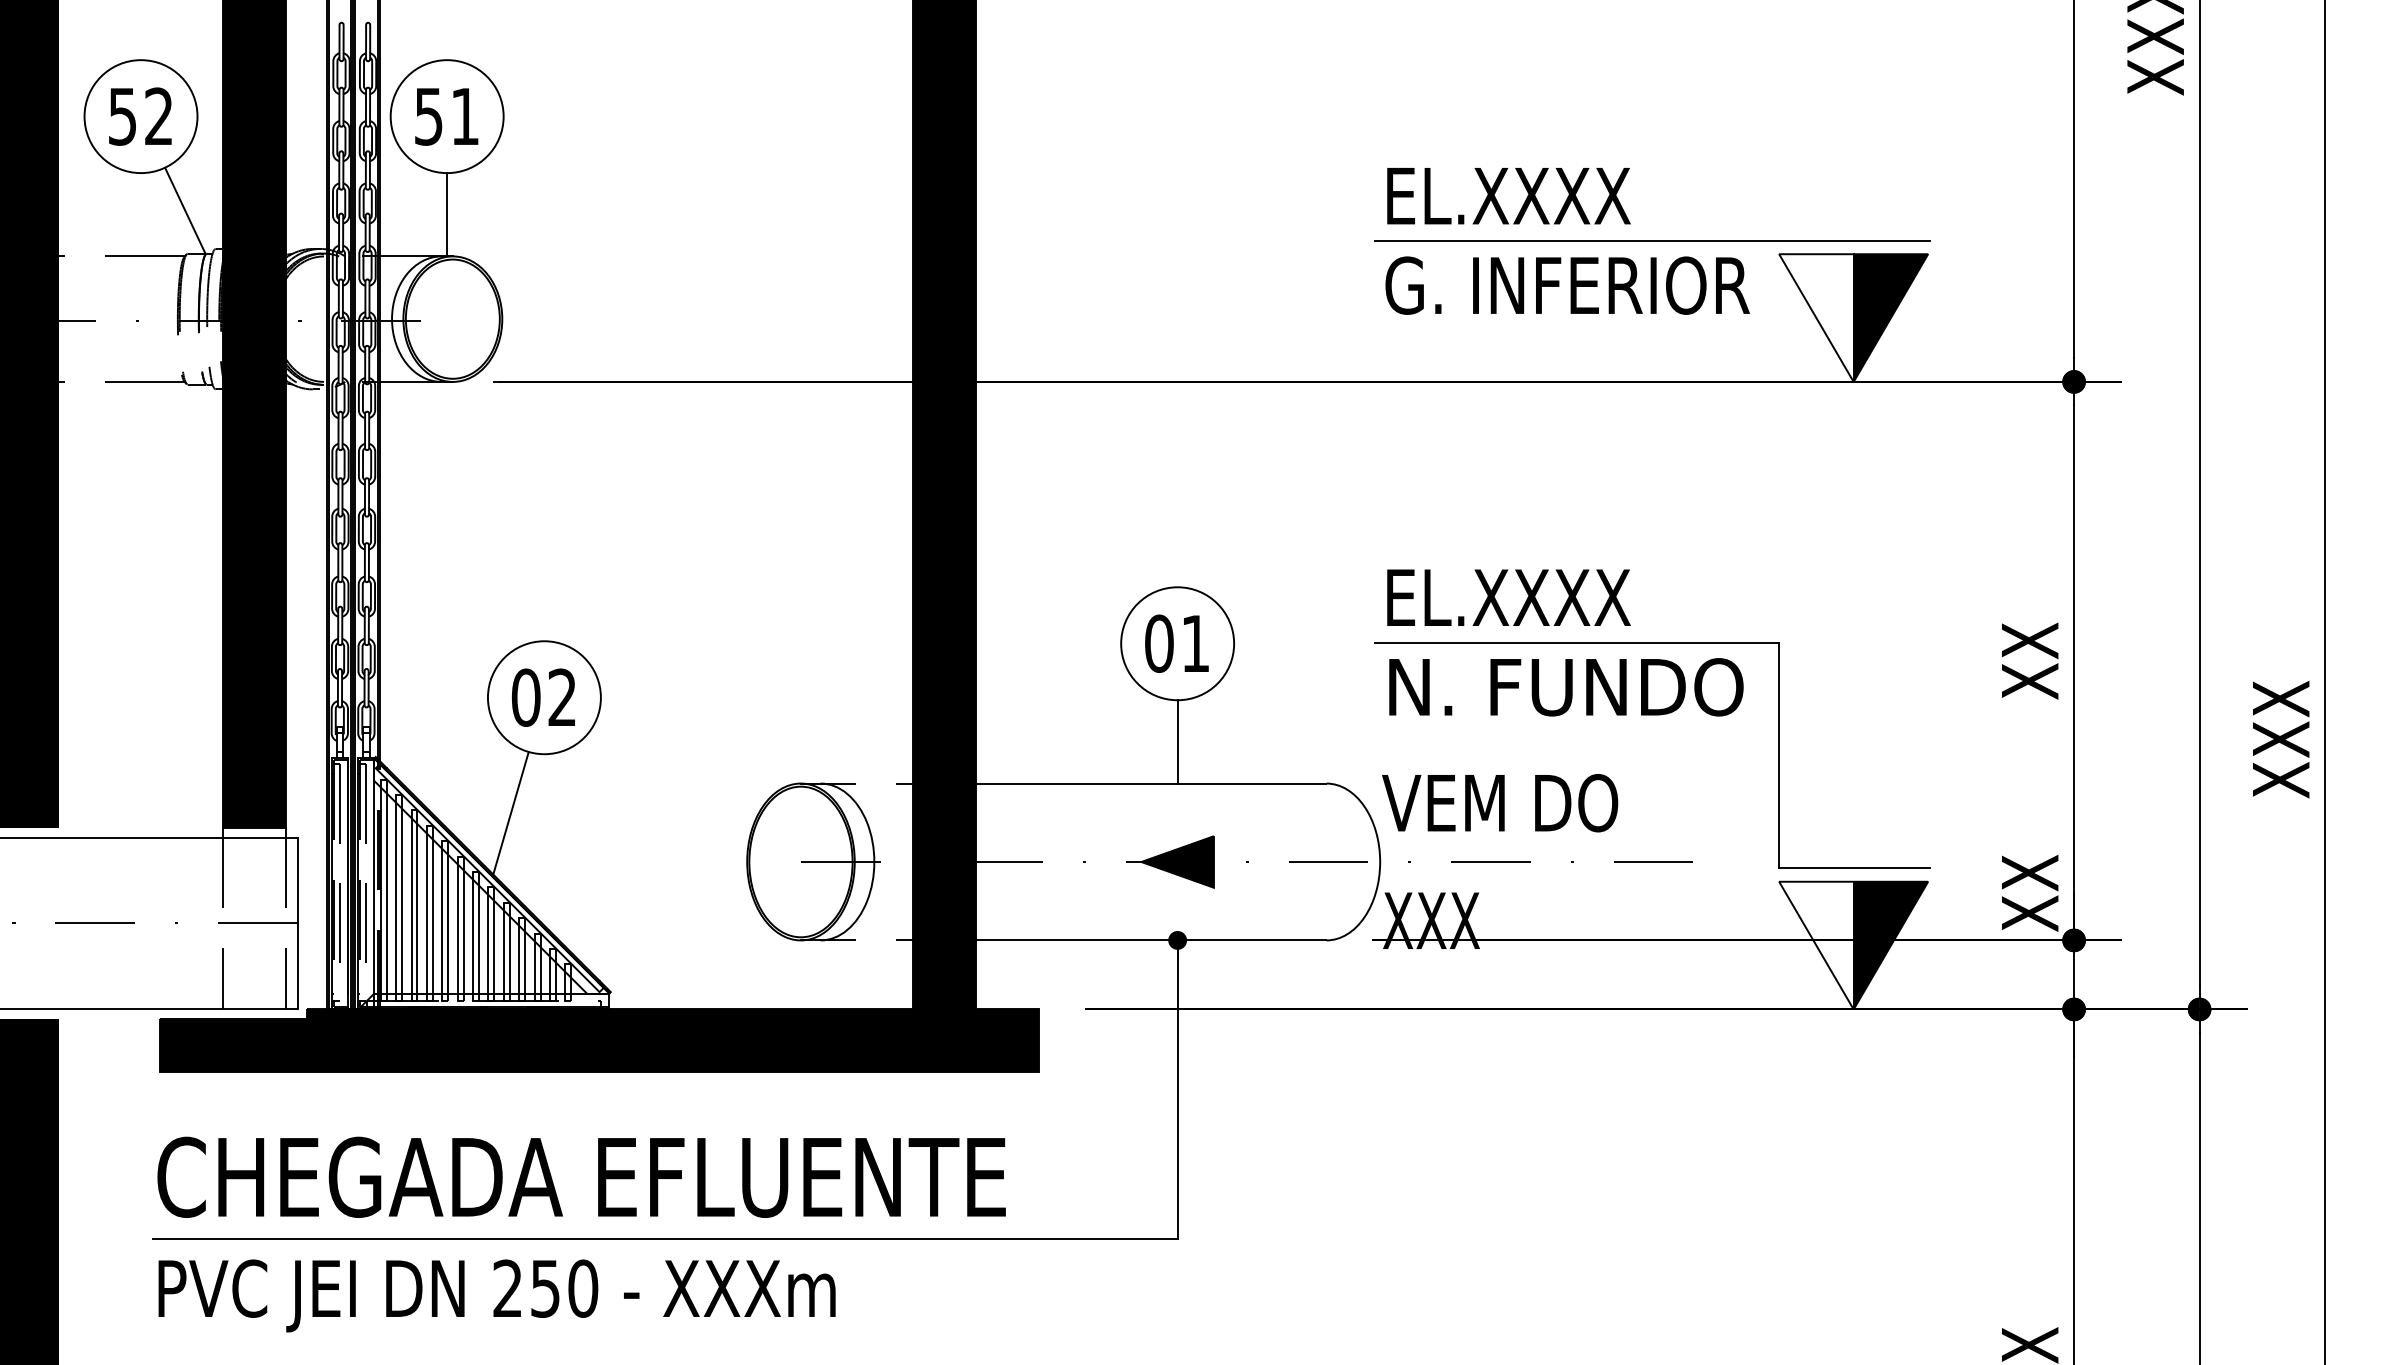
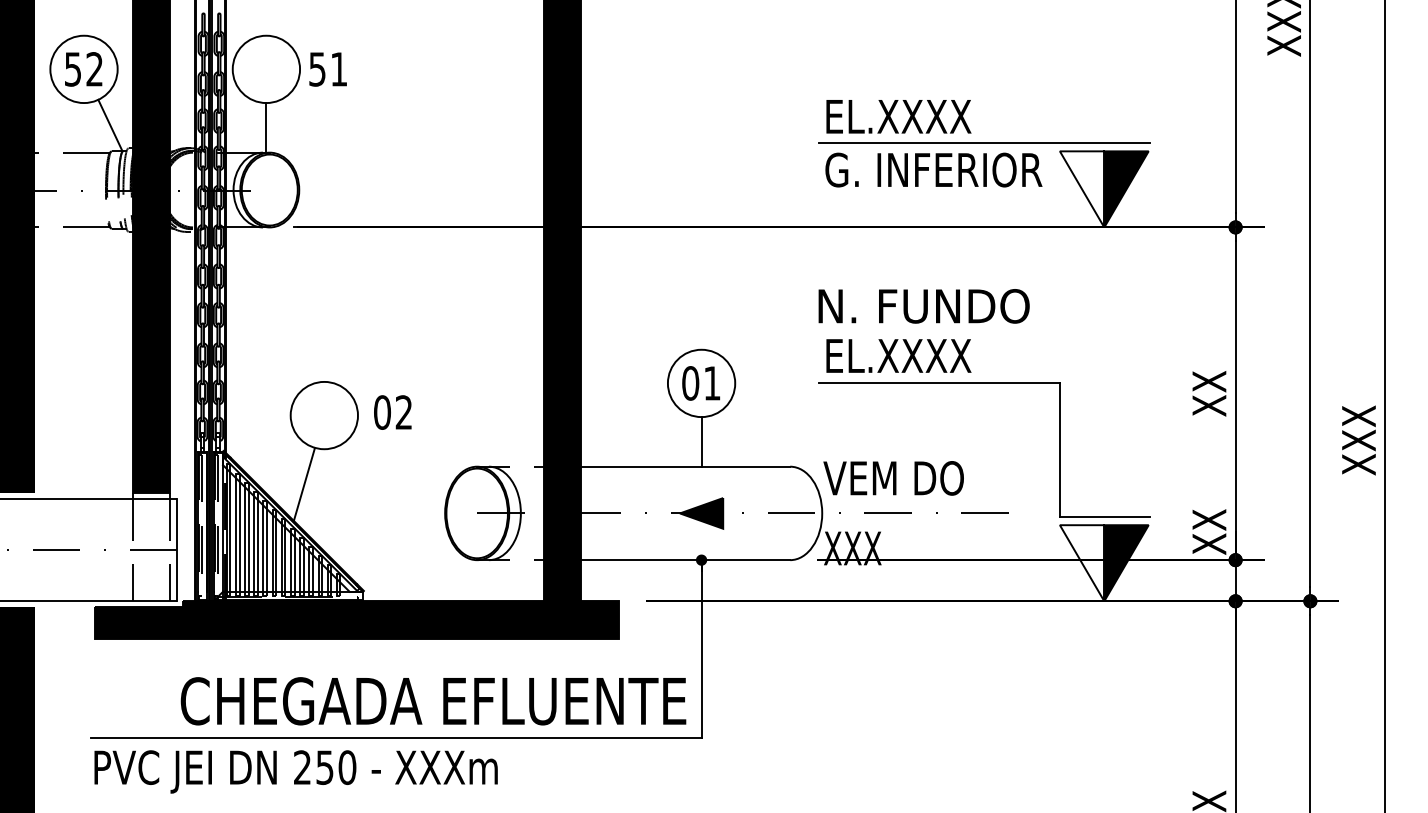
text: (445, 116) -> (327, 69), moved
text: (1565, 687) -> (923, 306), moved
text: (543, 697) -> (392, 412), moved
text: (581, 1177) -> (433, 701), moved

